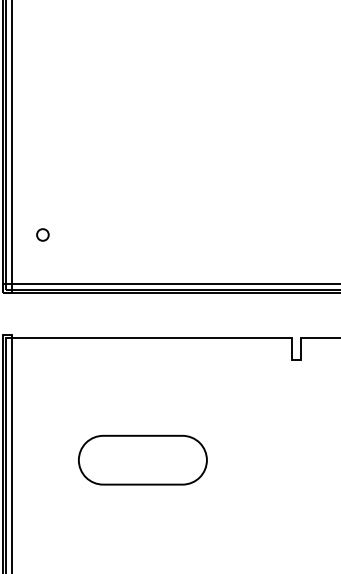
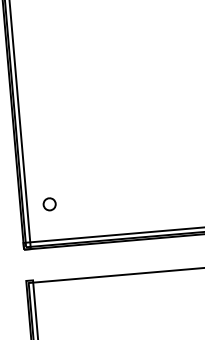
part: (42, 234) -> (49, 204), size x1.4

